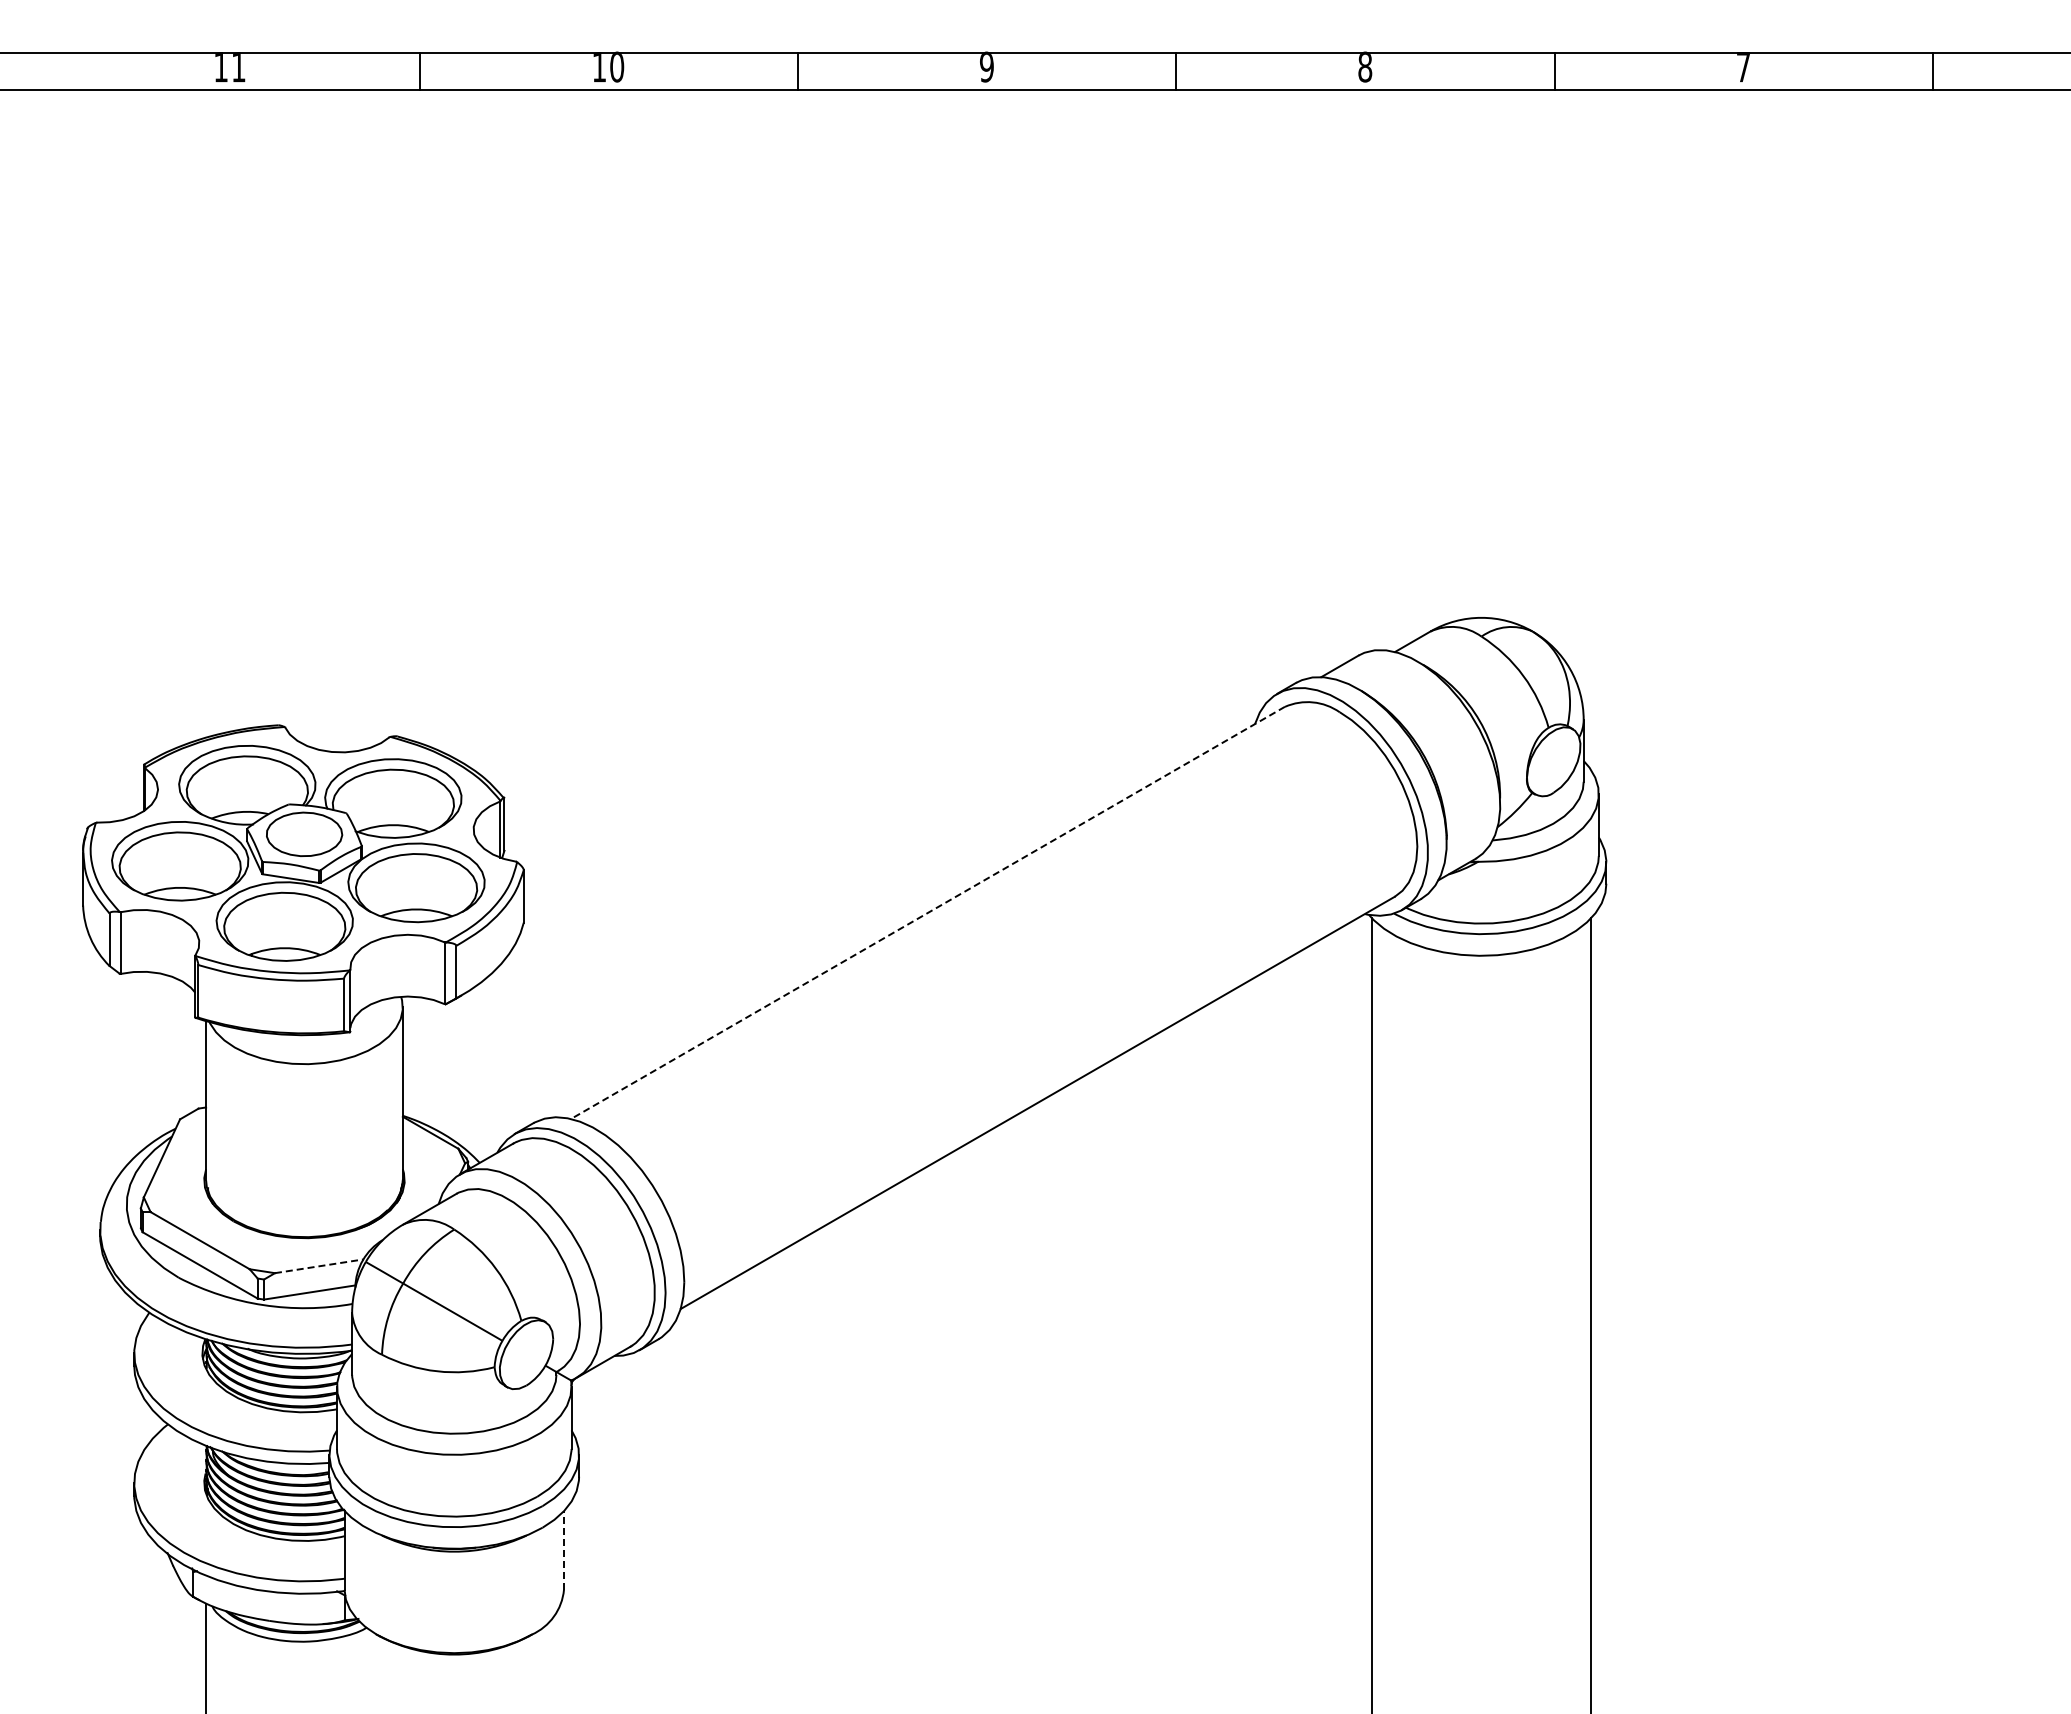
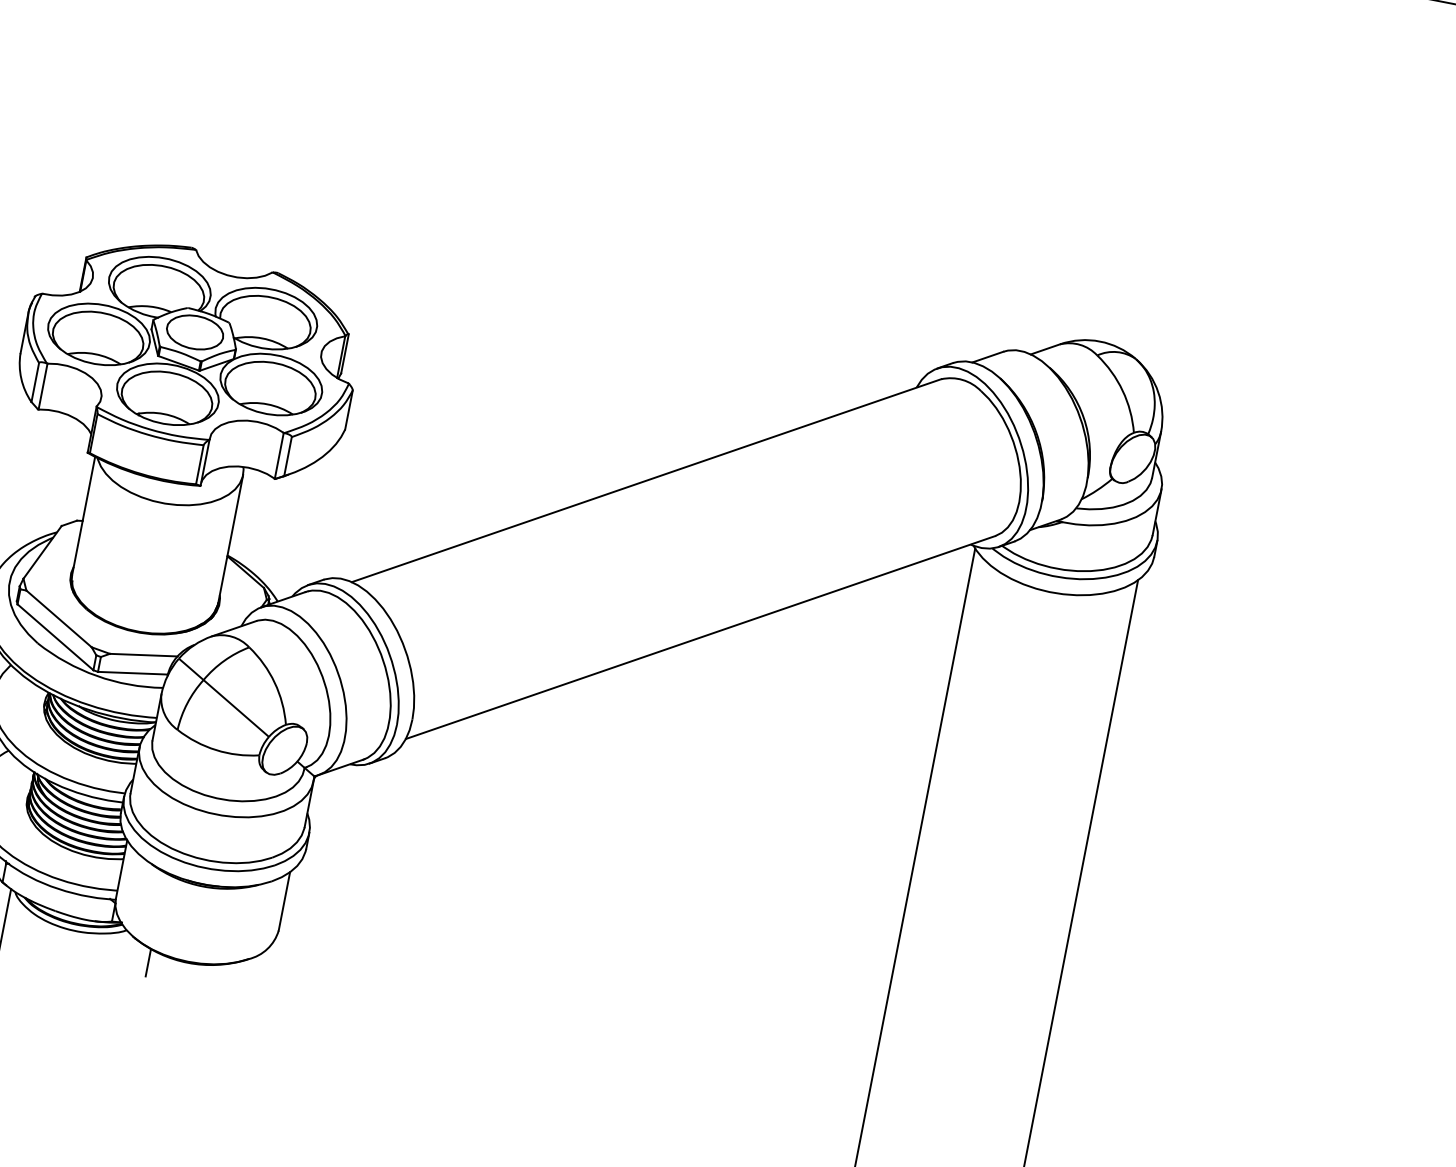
line: (927, 913) -> (646, 481), dashed -> solid
line: (319, 1266) -> (143, 655), dashed -> solid
line: (564, 1549) -> (284, 900), dashed -> solid
line: (402, 1664) -> (148, 962), added

